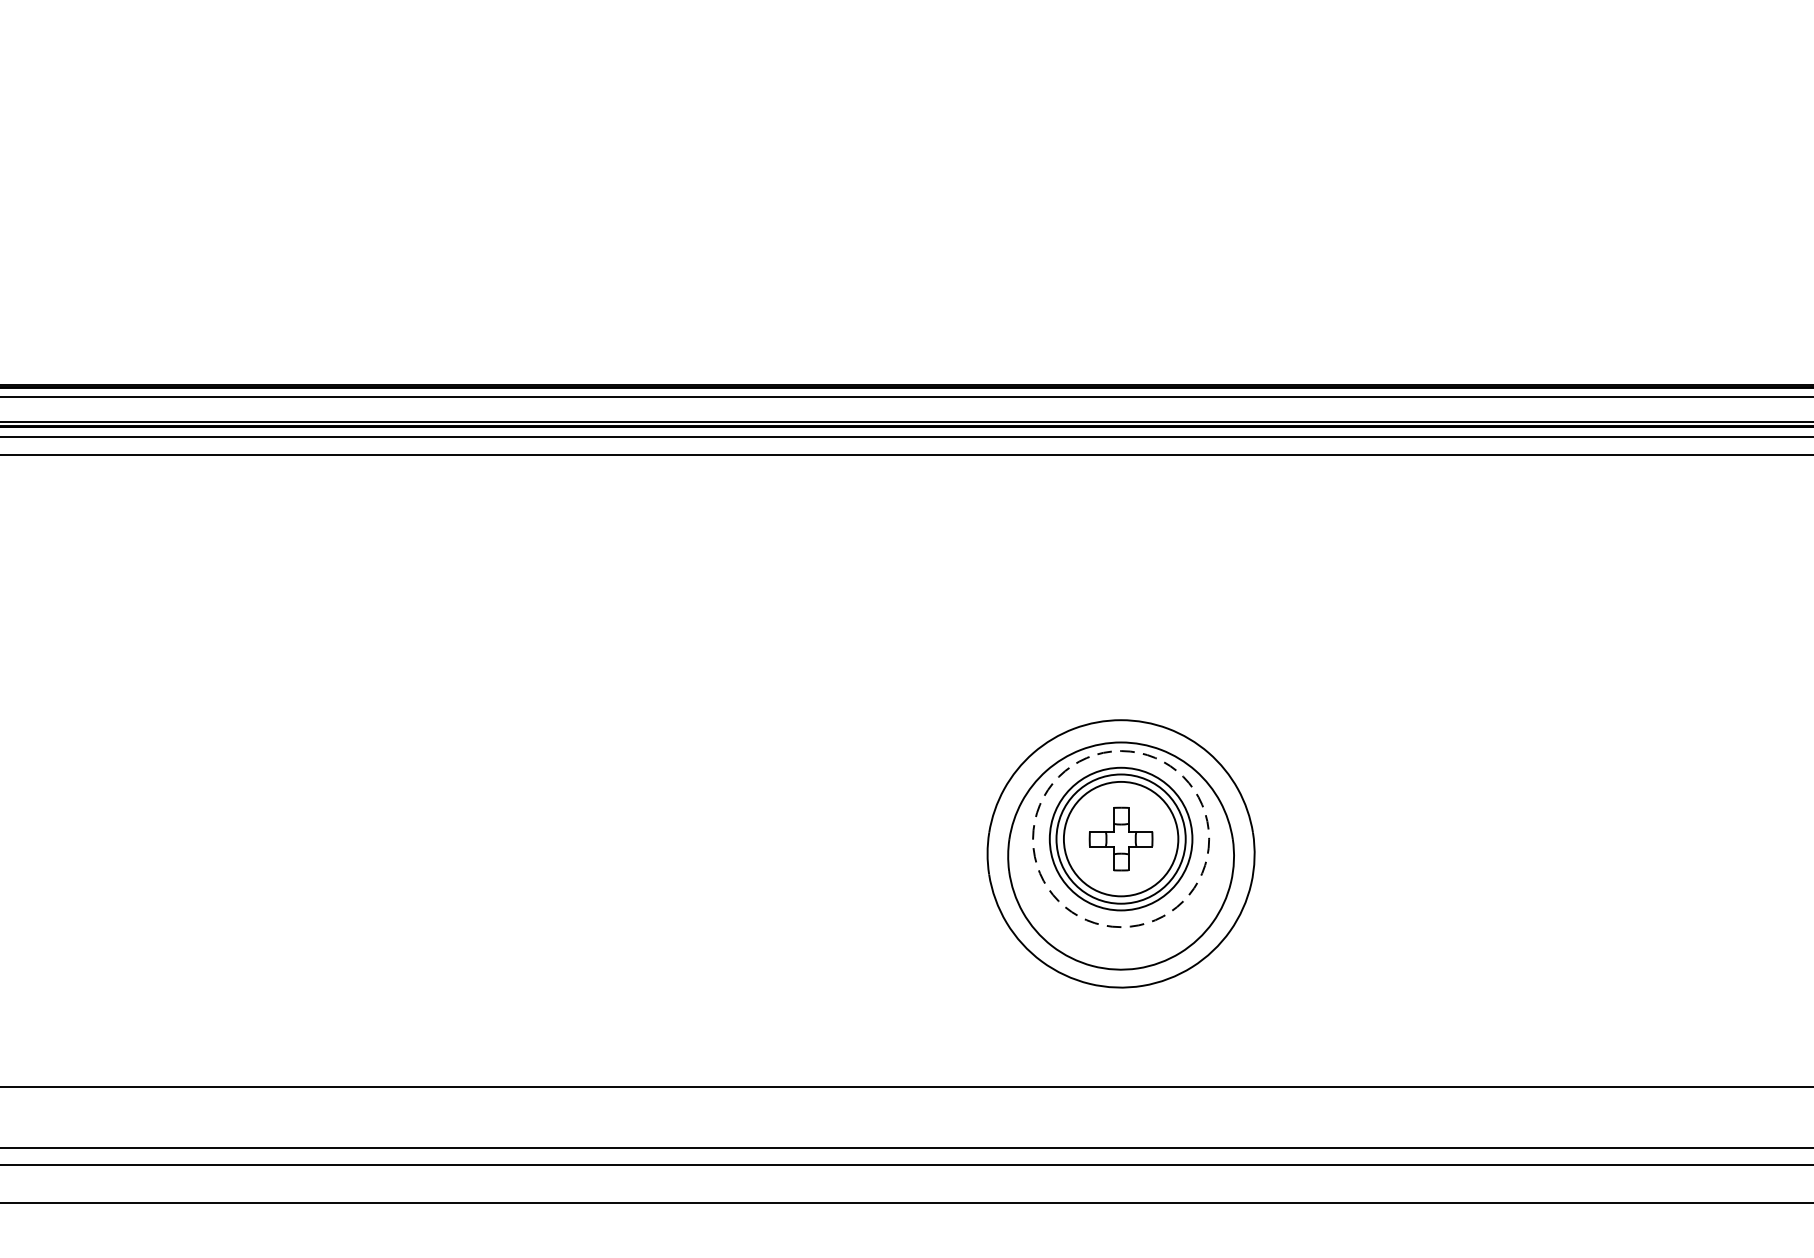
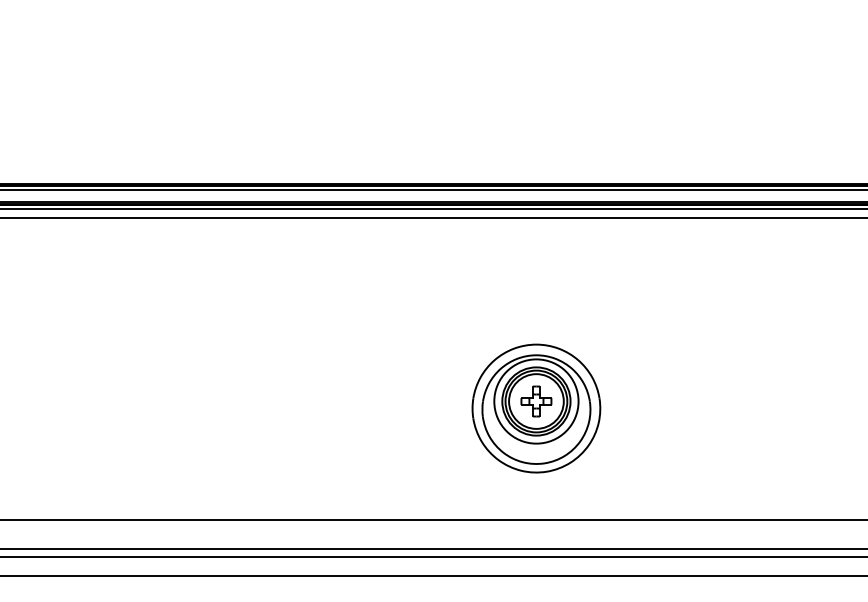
circle: (1121, 839) -> (536, 401), dashed -> solid

